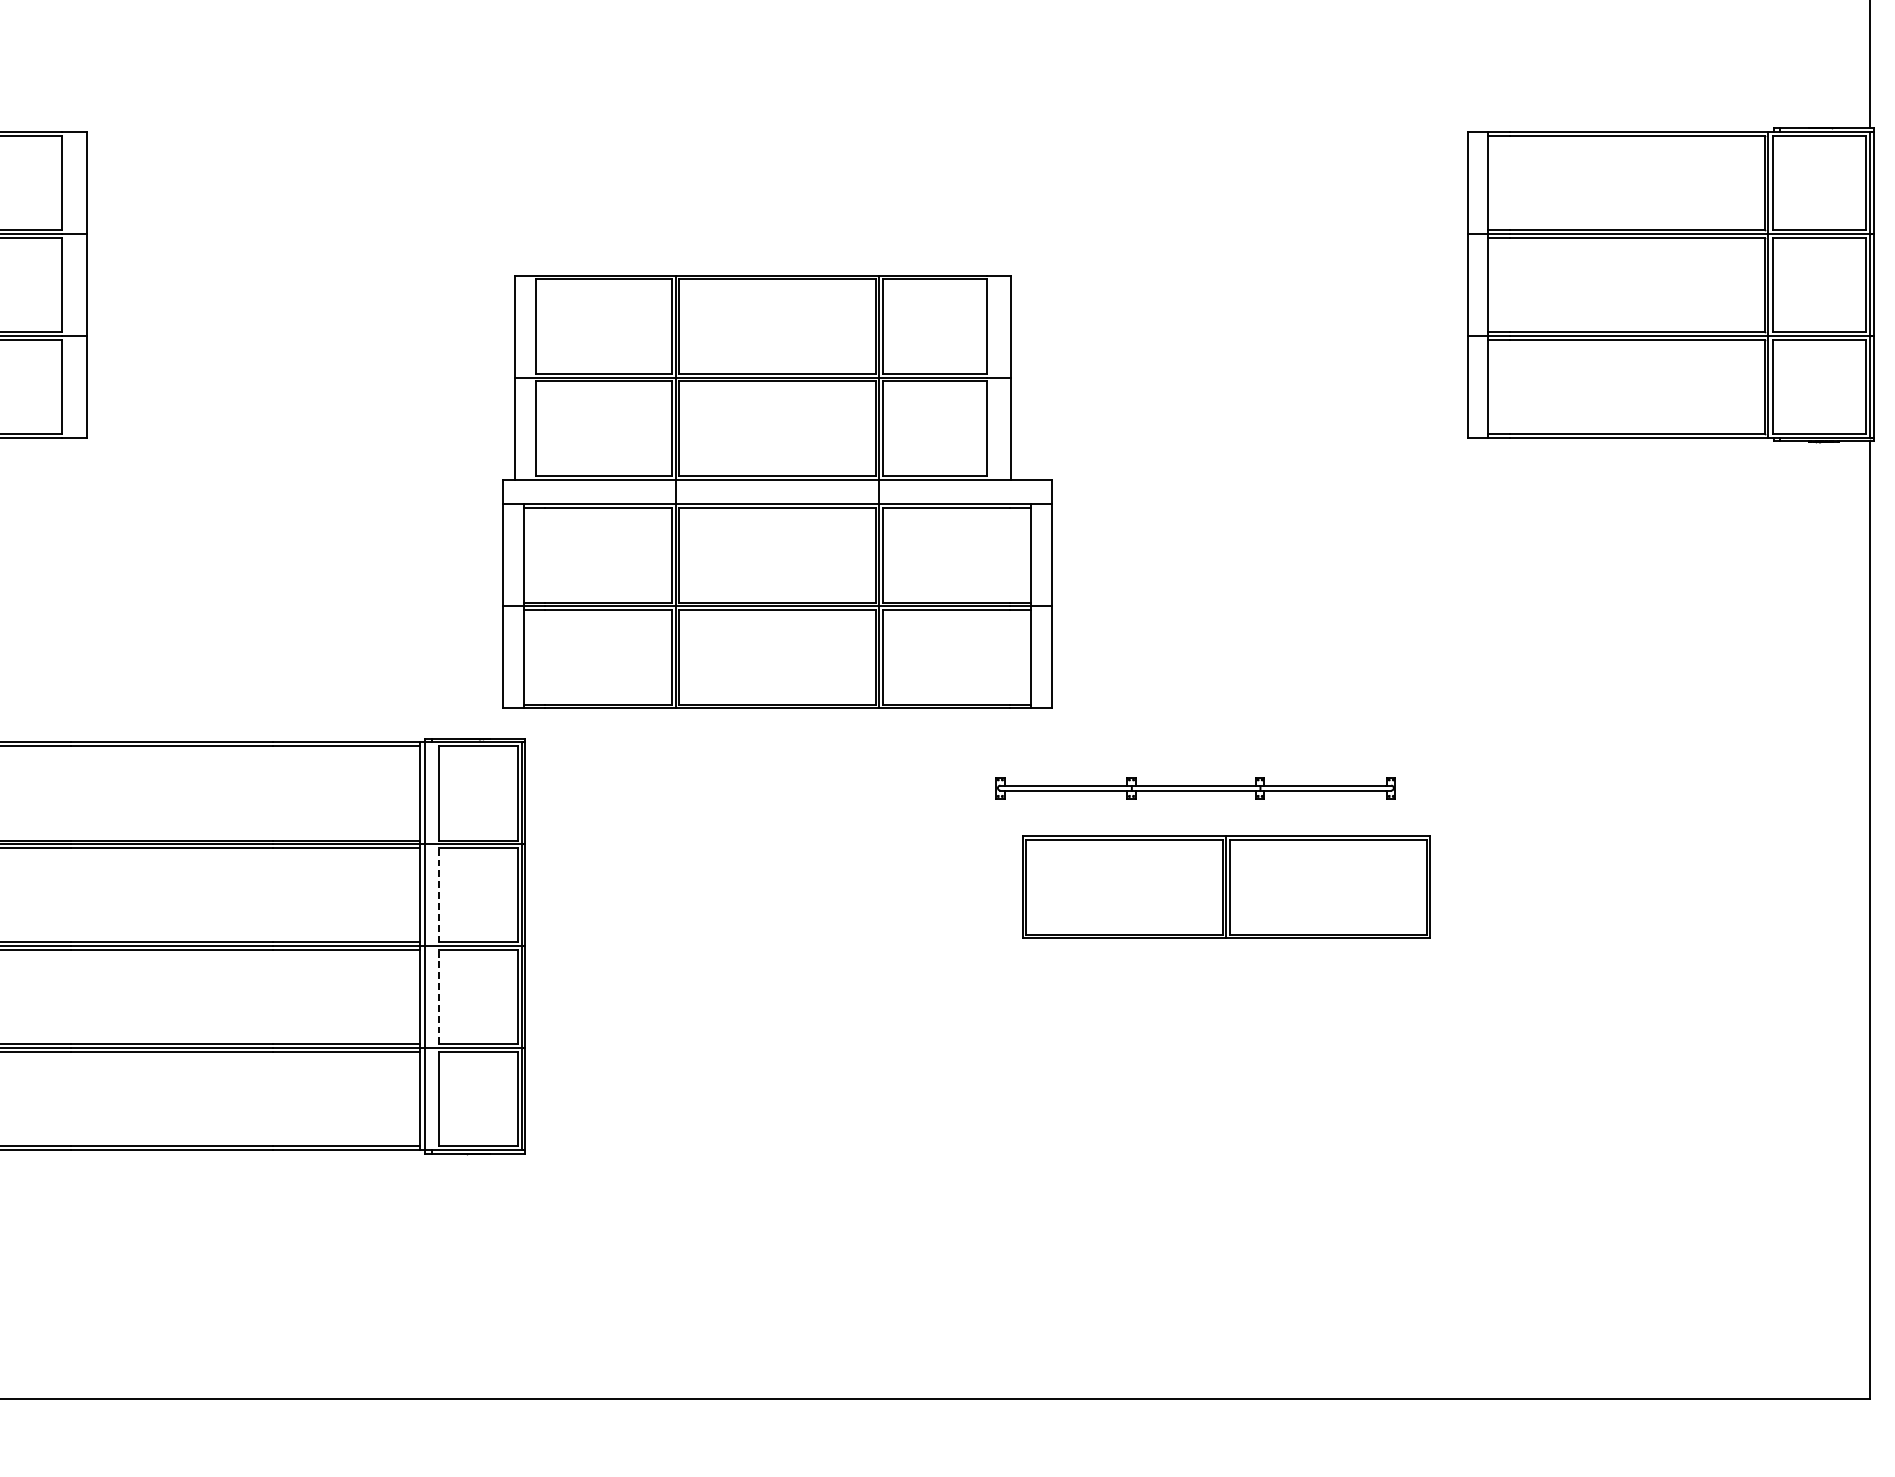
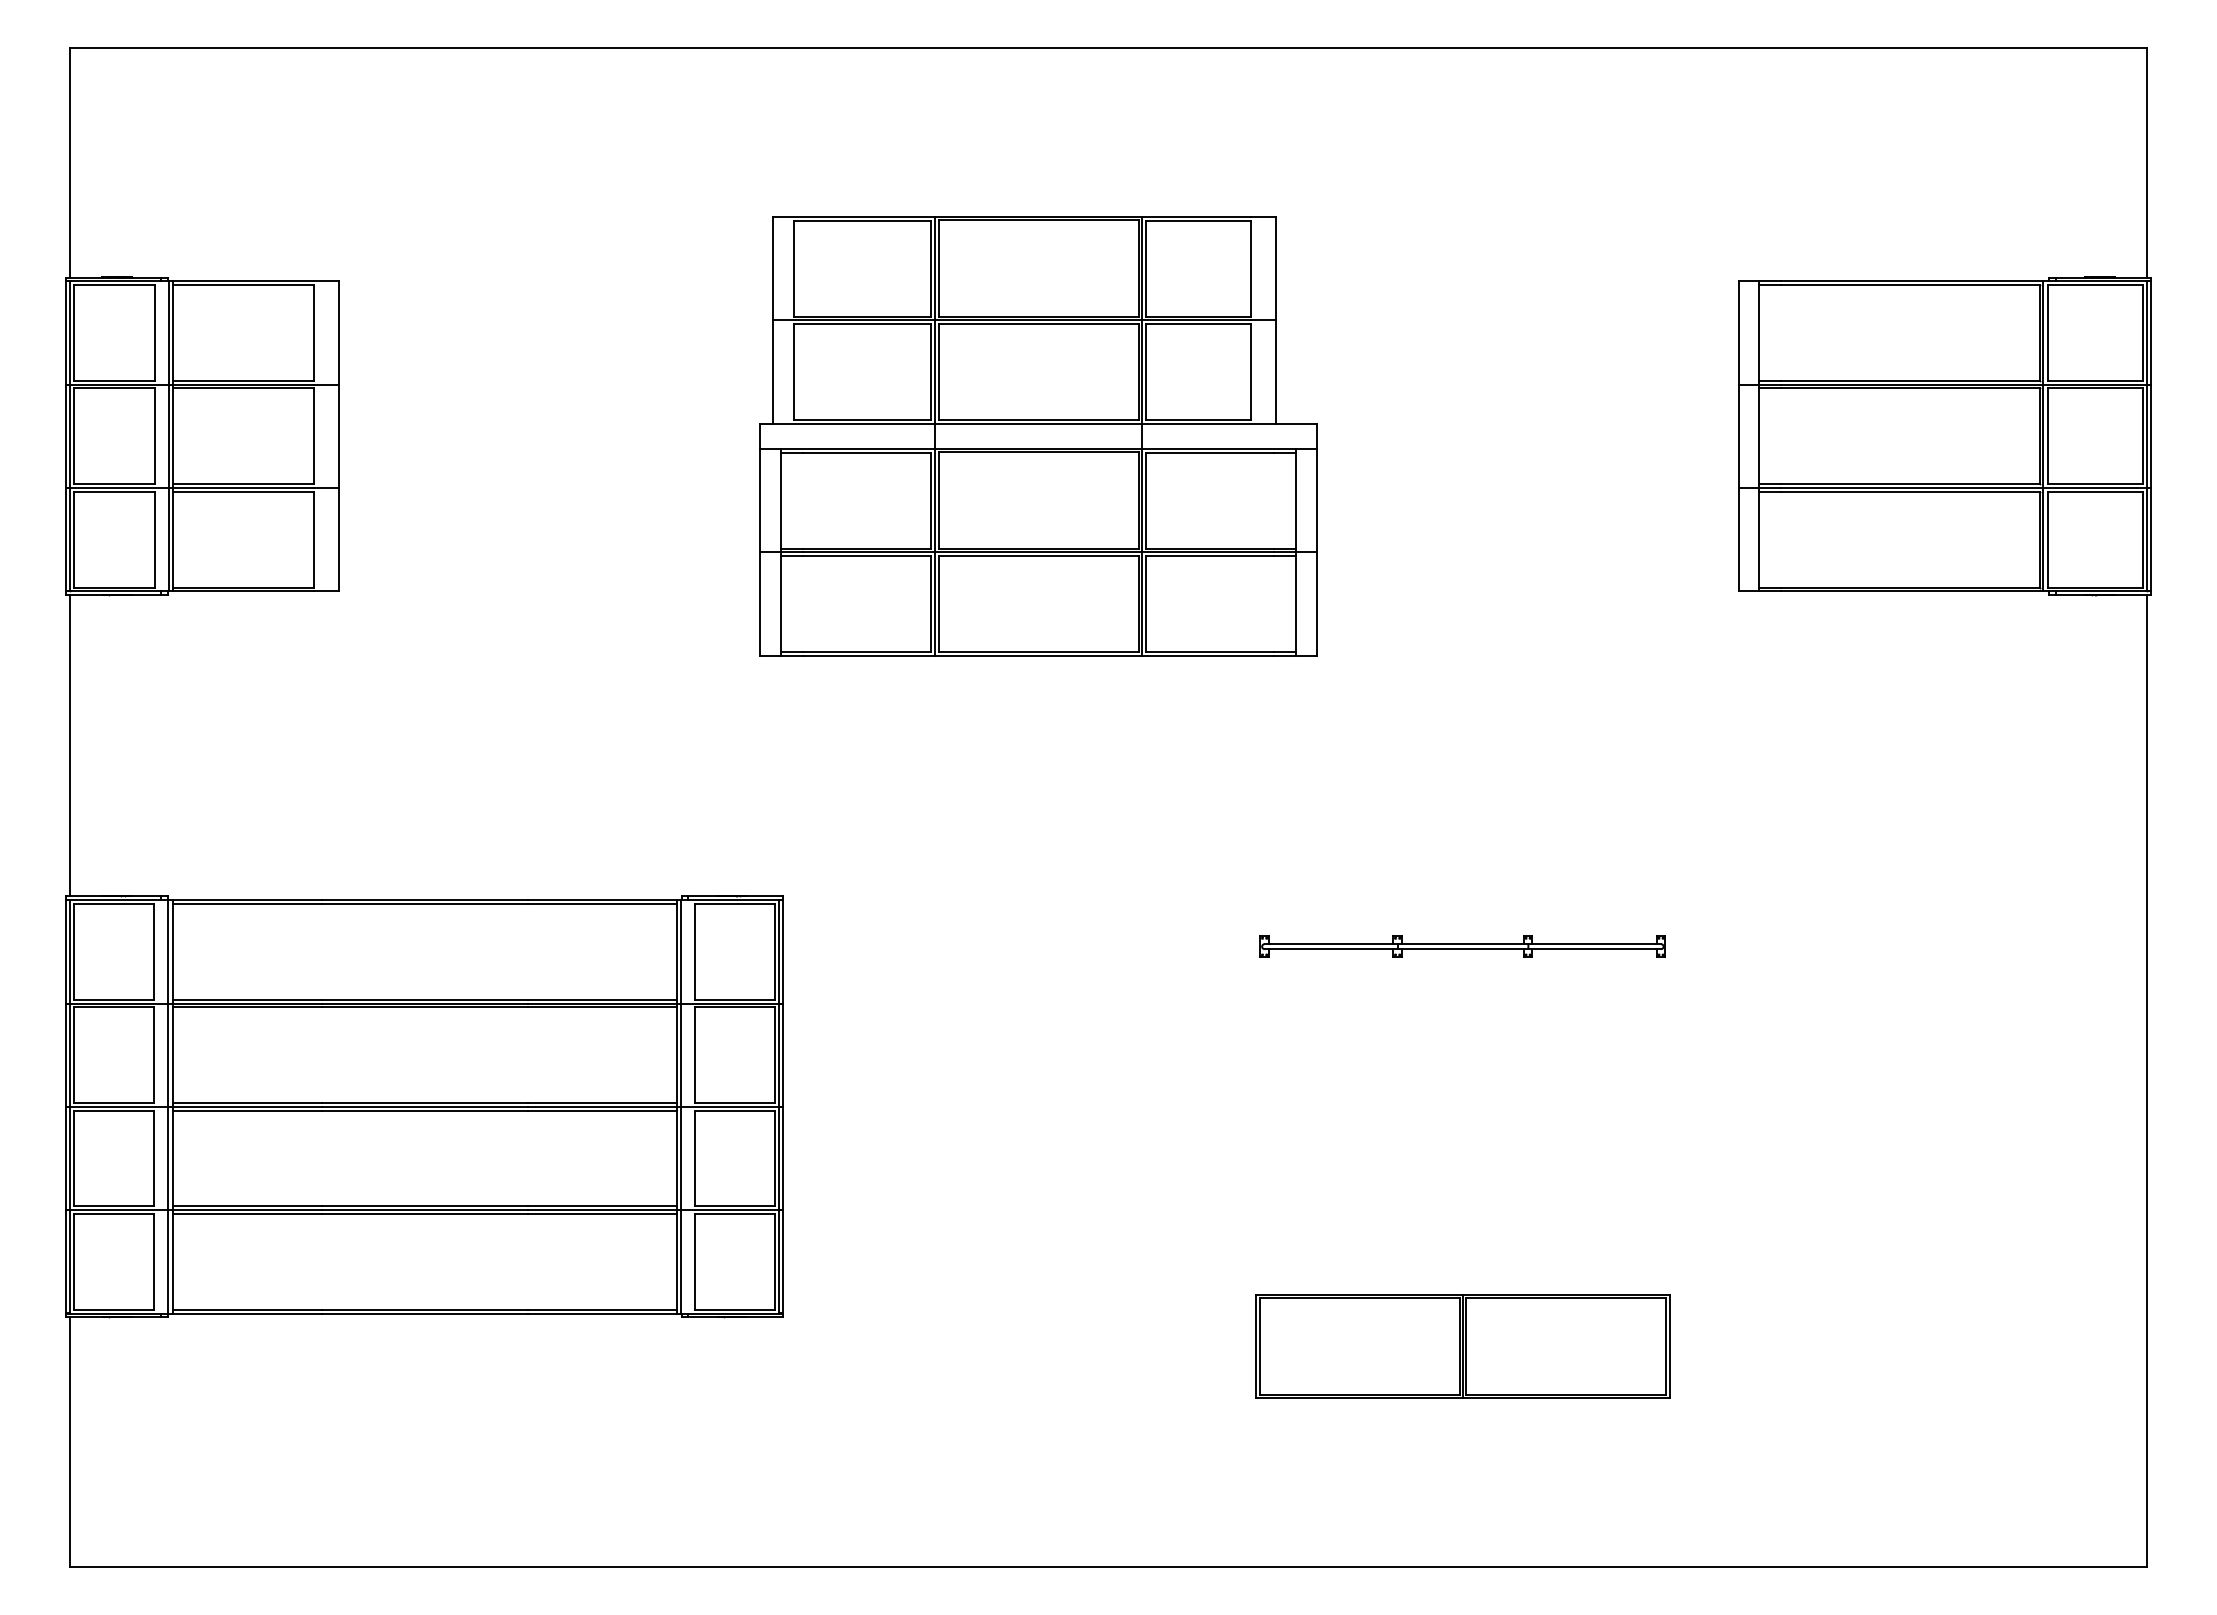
part: (777, 492) -> (1038, 436), moved
part: (1226, 887) -> (1462, 1346), moved
line: (439, 895) -> (695, 1055), dashed -> solid
line: (439, 997) -> (695, 1158), dashed -> solid

